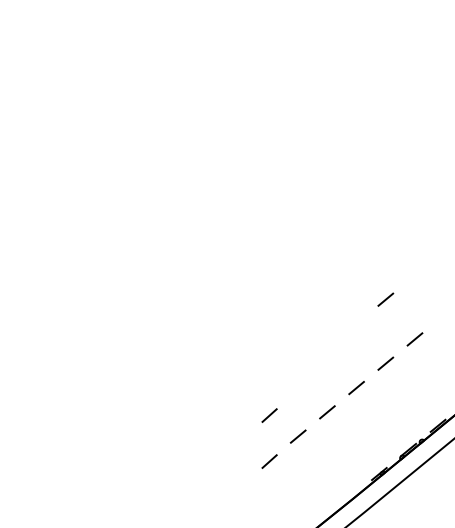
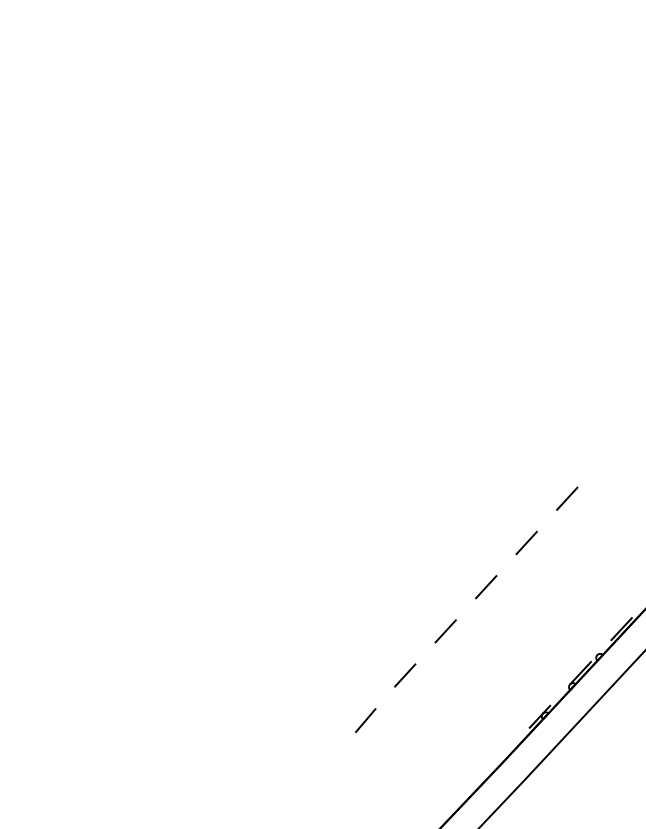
line: (385, 299) -> (512, 442), removed
line: (269, 415) -> (355, 648), removed

